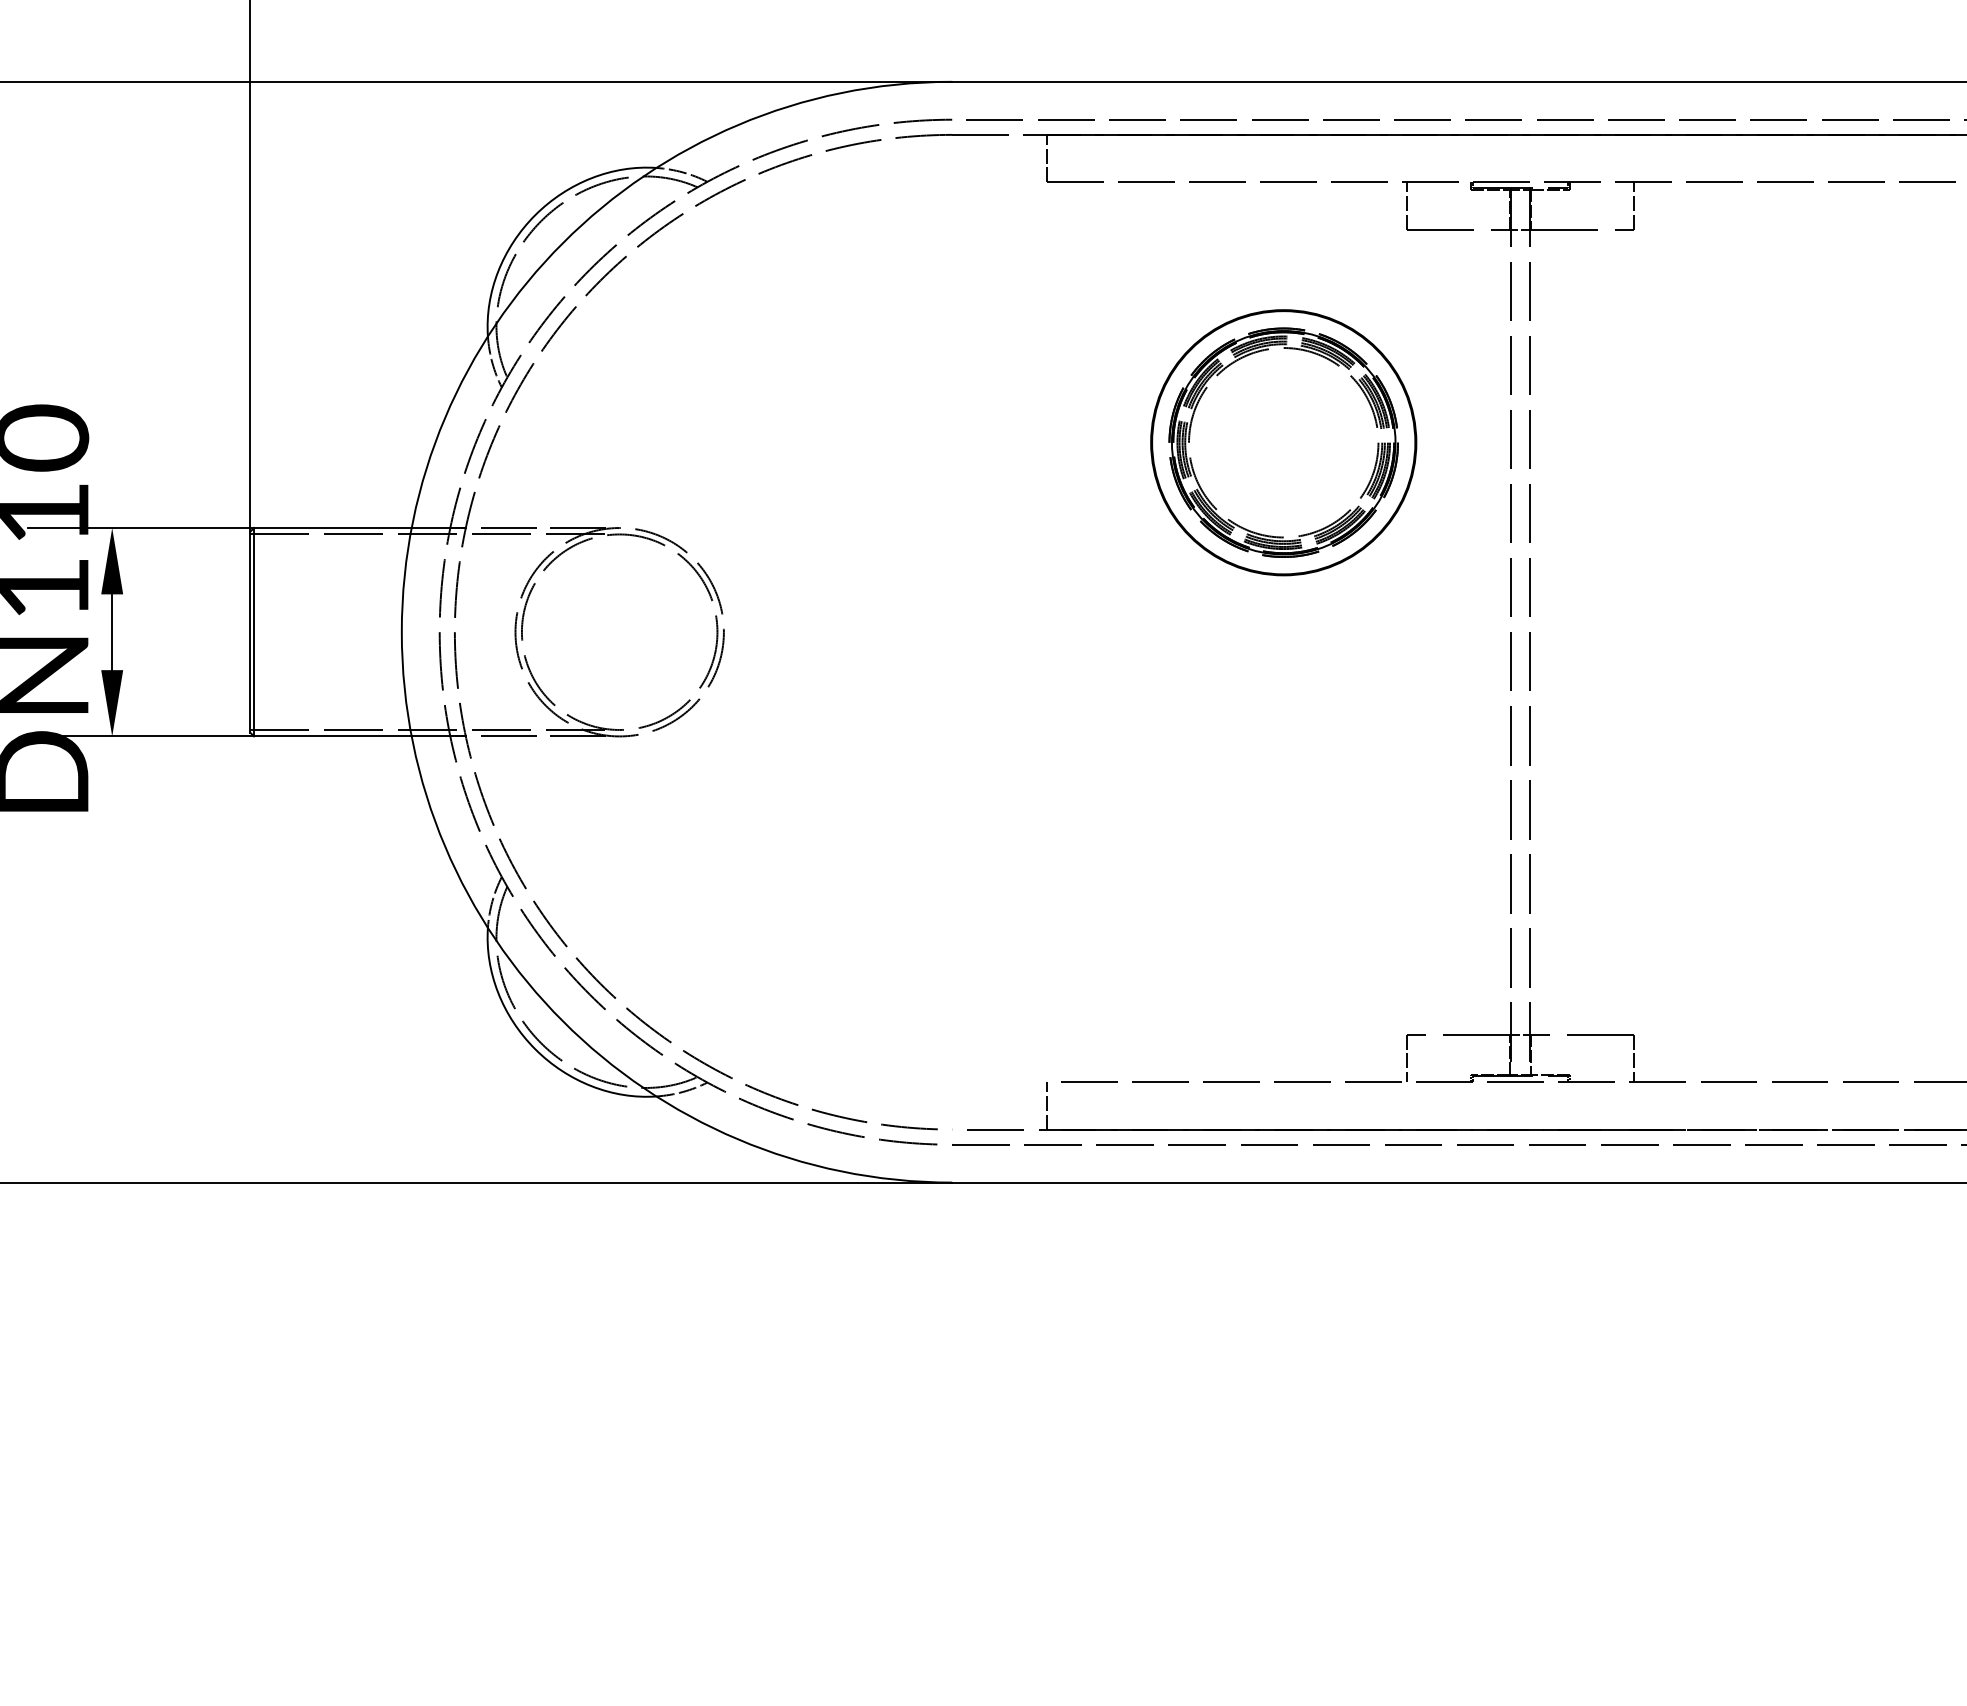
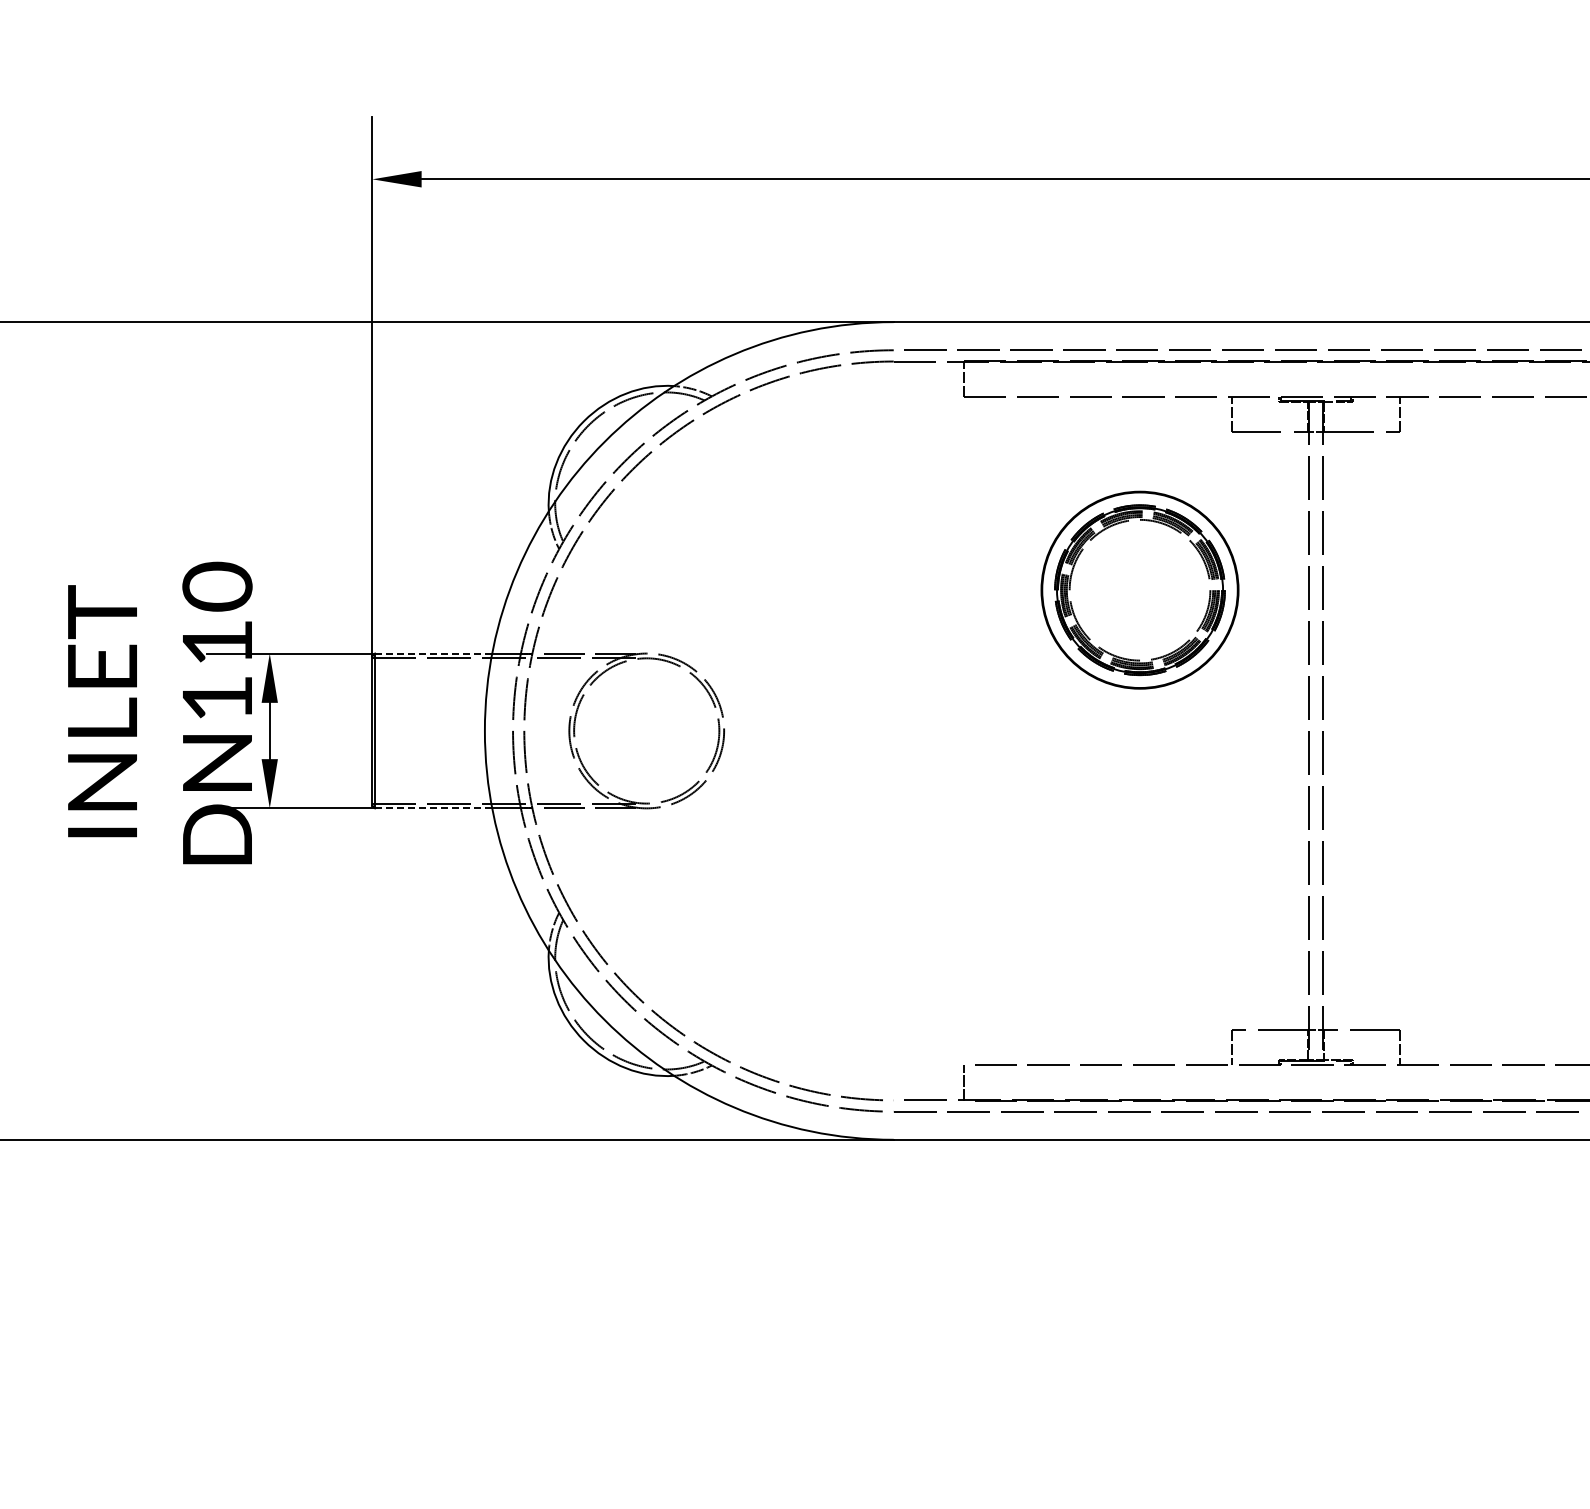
line: (332, 527) -> (433, 653), solid -> dashed
line: (332, 736) -> (433, 808), solid -> dashed

